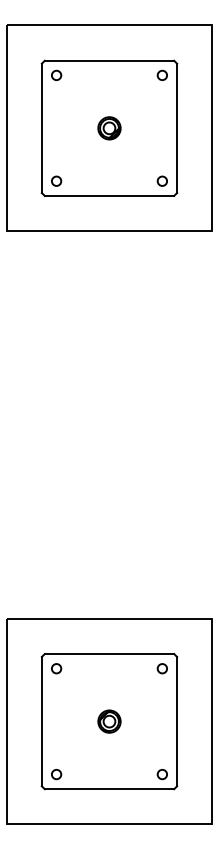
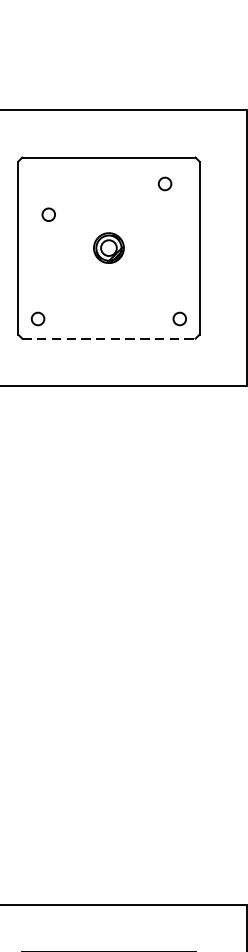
circle: (56, 74) -> (48, 213), moved
circle: (161, 74) -> (163, 182), moved
line: (109, 195) -> (108, 338), solid -> dashed

